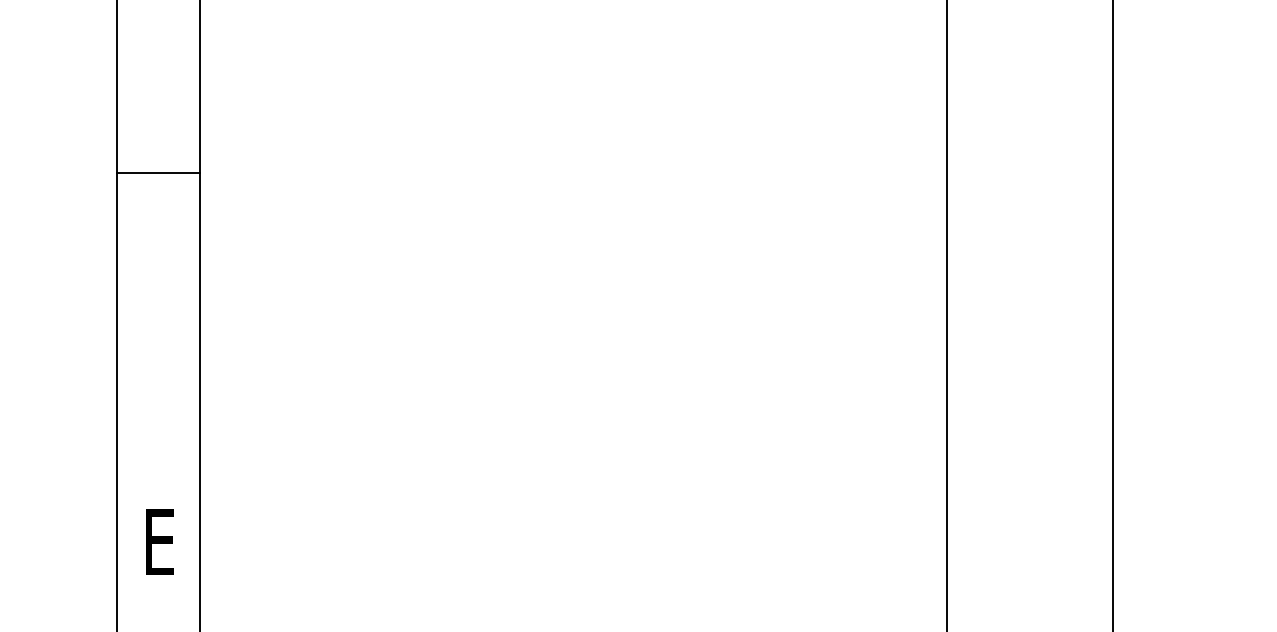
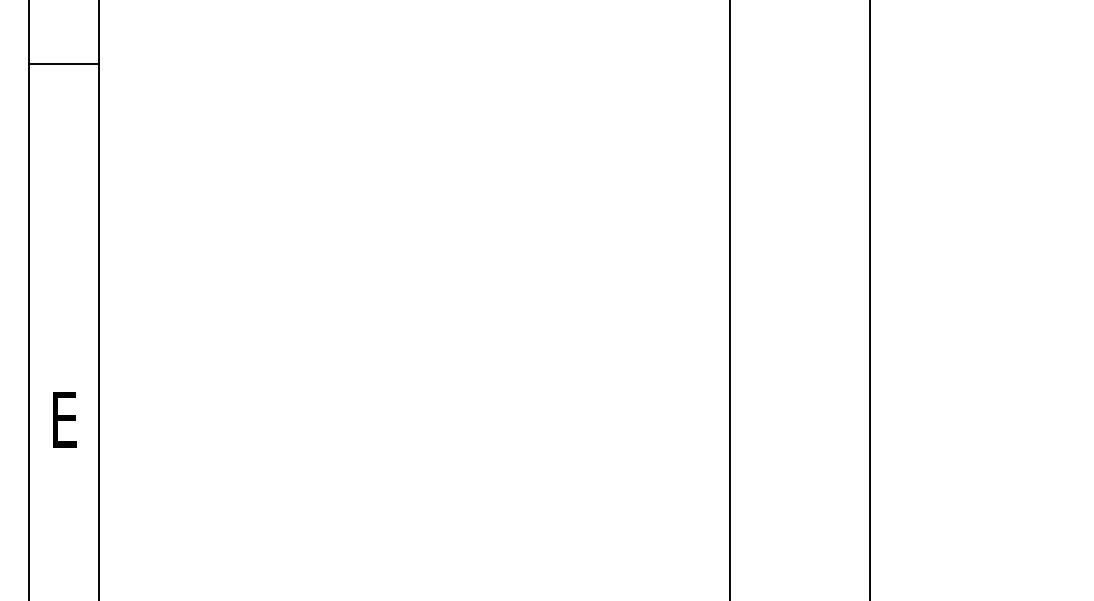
line: (158, 172) -> (63, 63), moved

